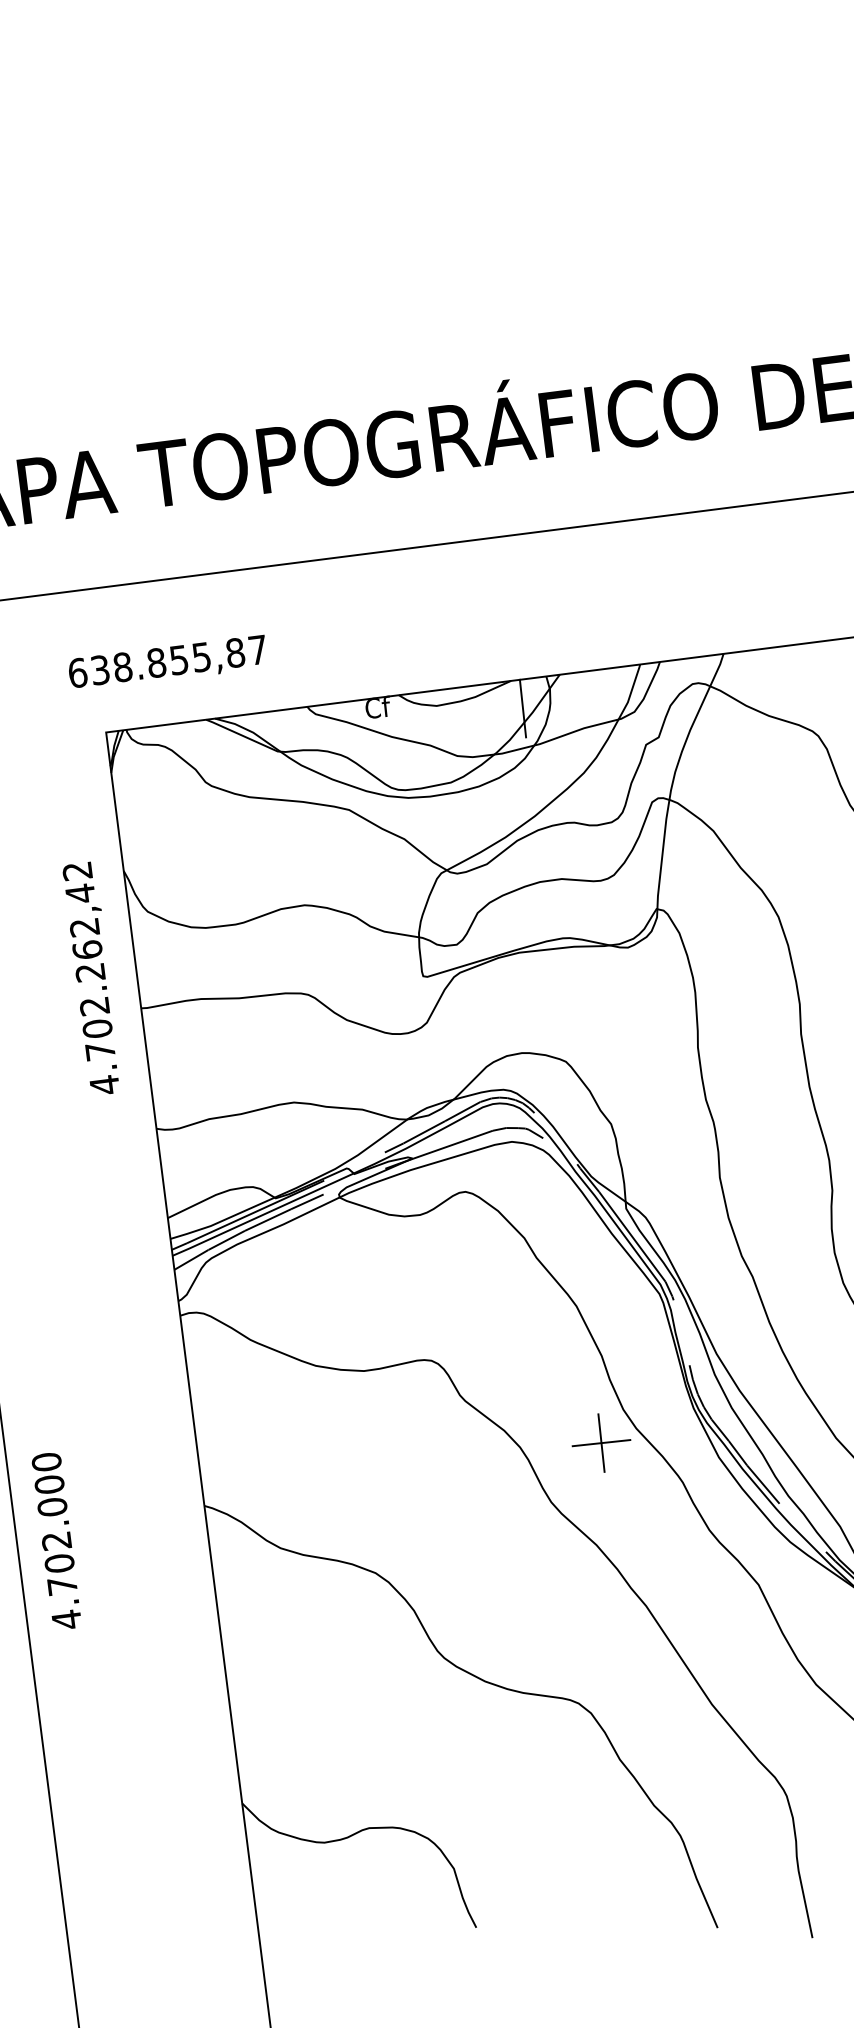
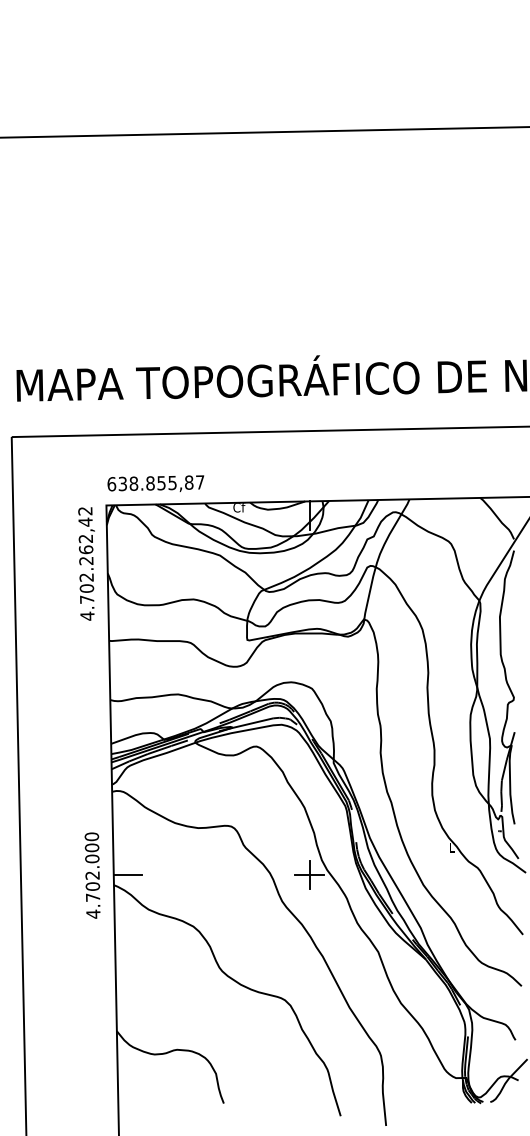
text: (166, 662) -> (155, 483), moved
text: (91, 977) -> (86, 563), moved
line: (229, 1483) -> (127, 875), added
text: (56, 1540) -> (92, 875), moved

